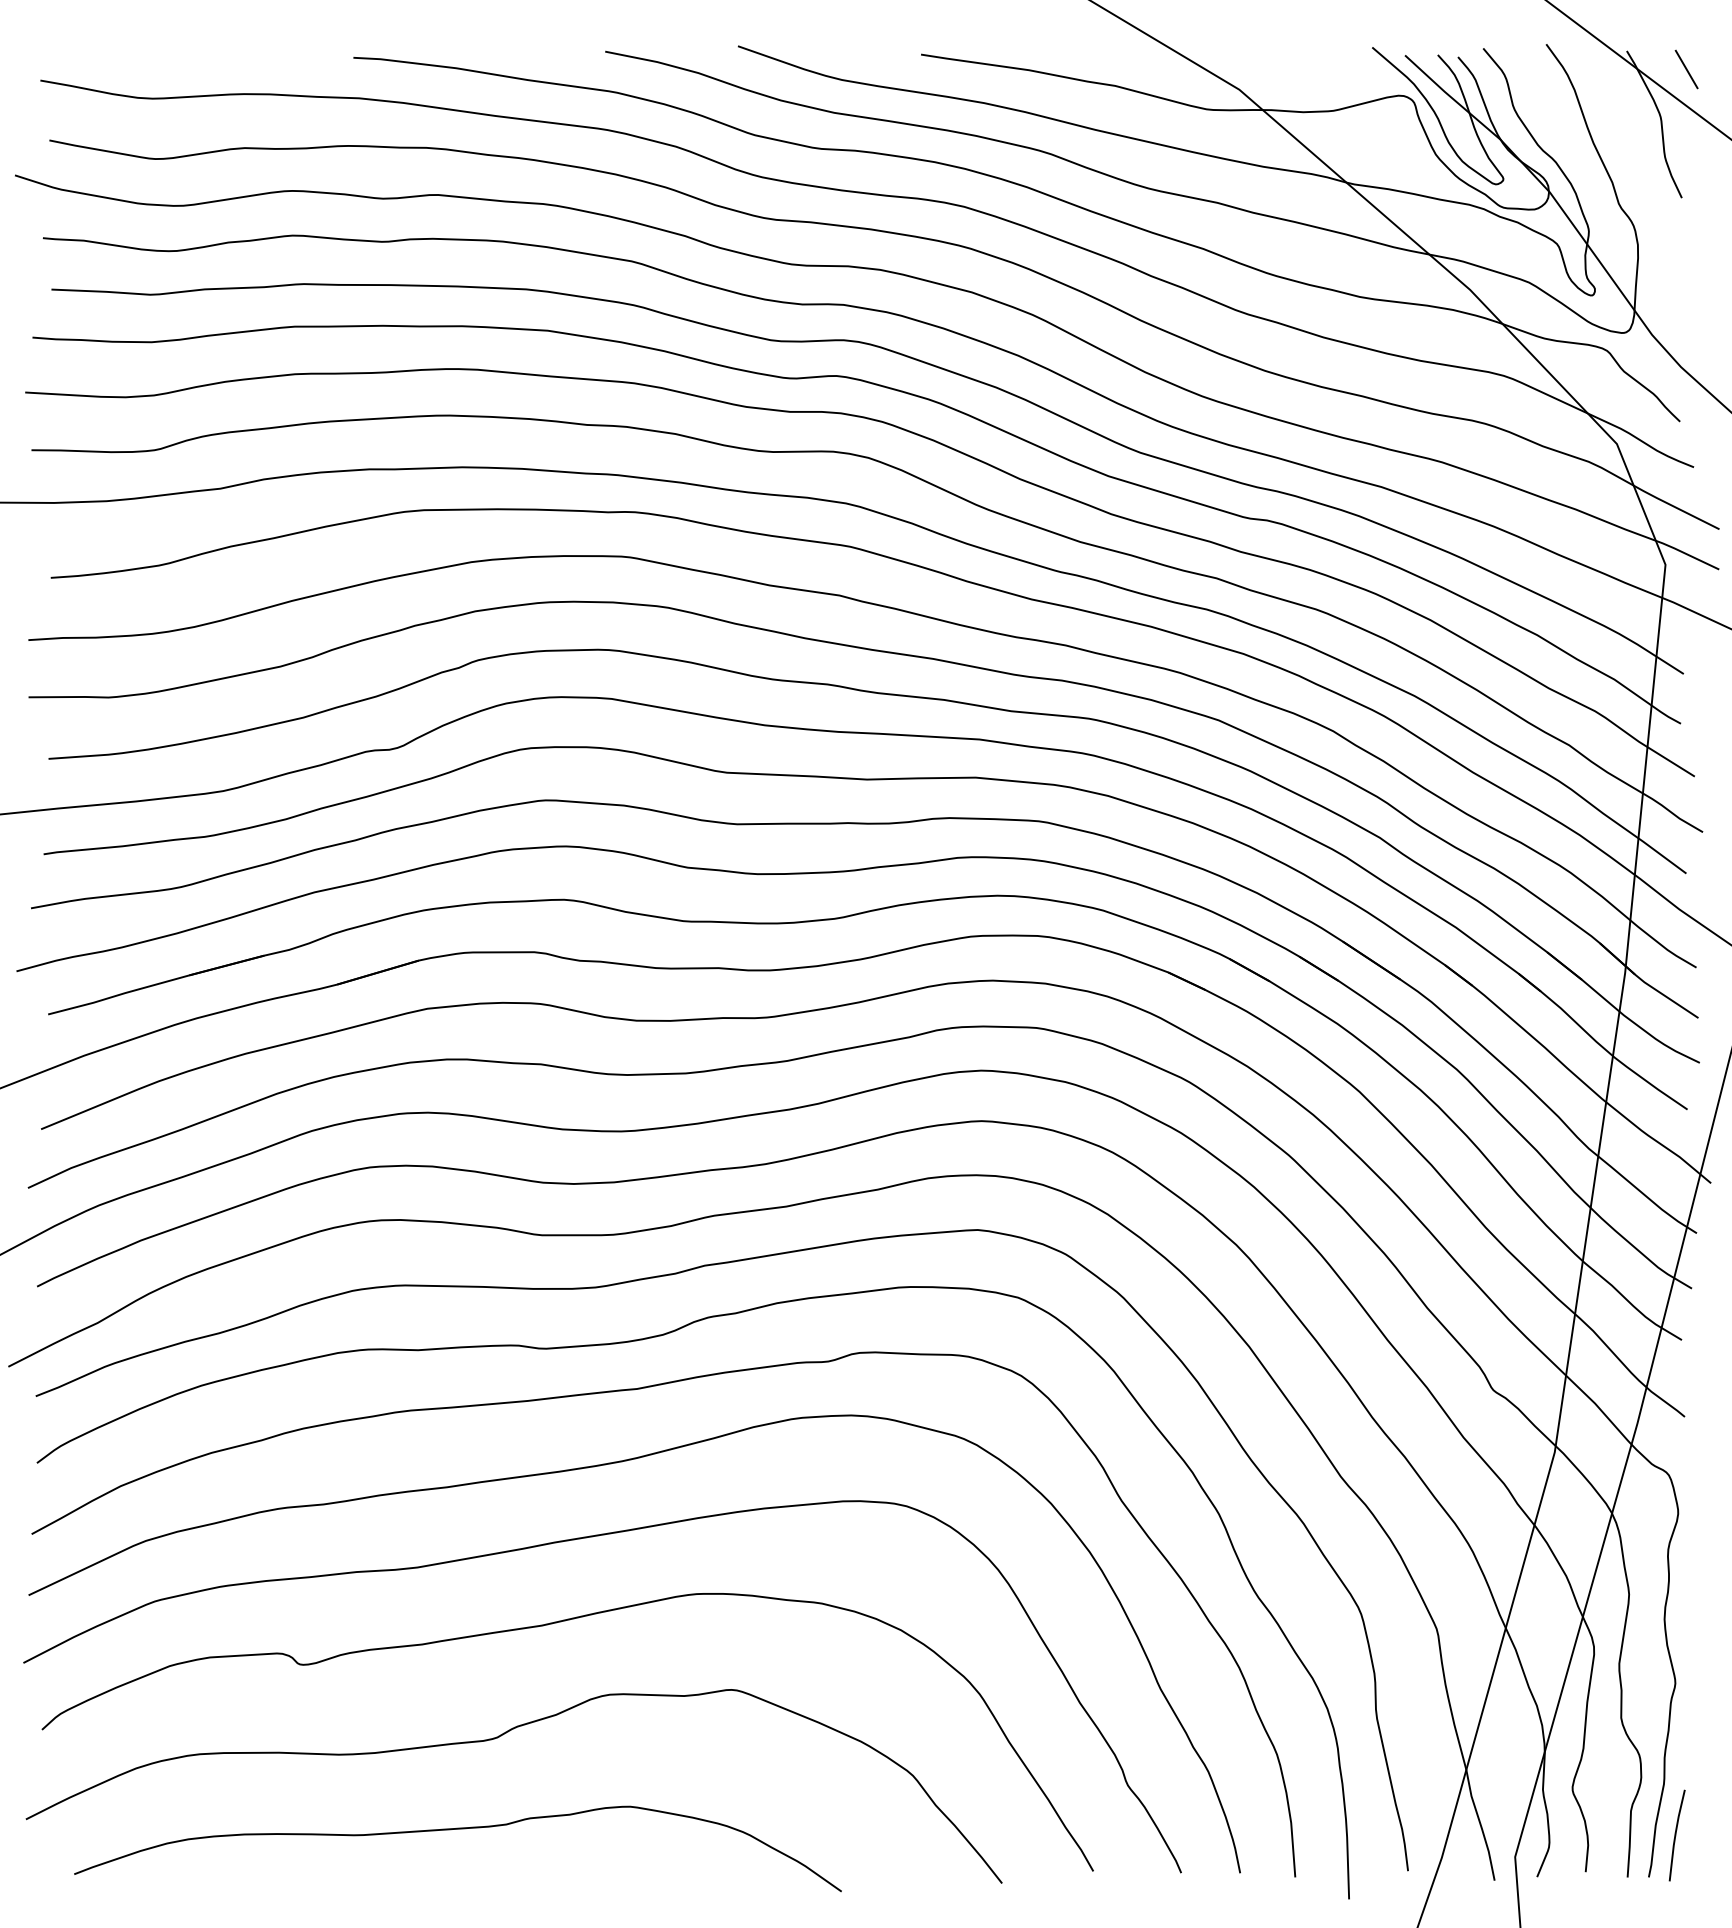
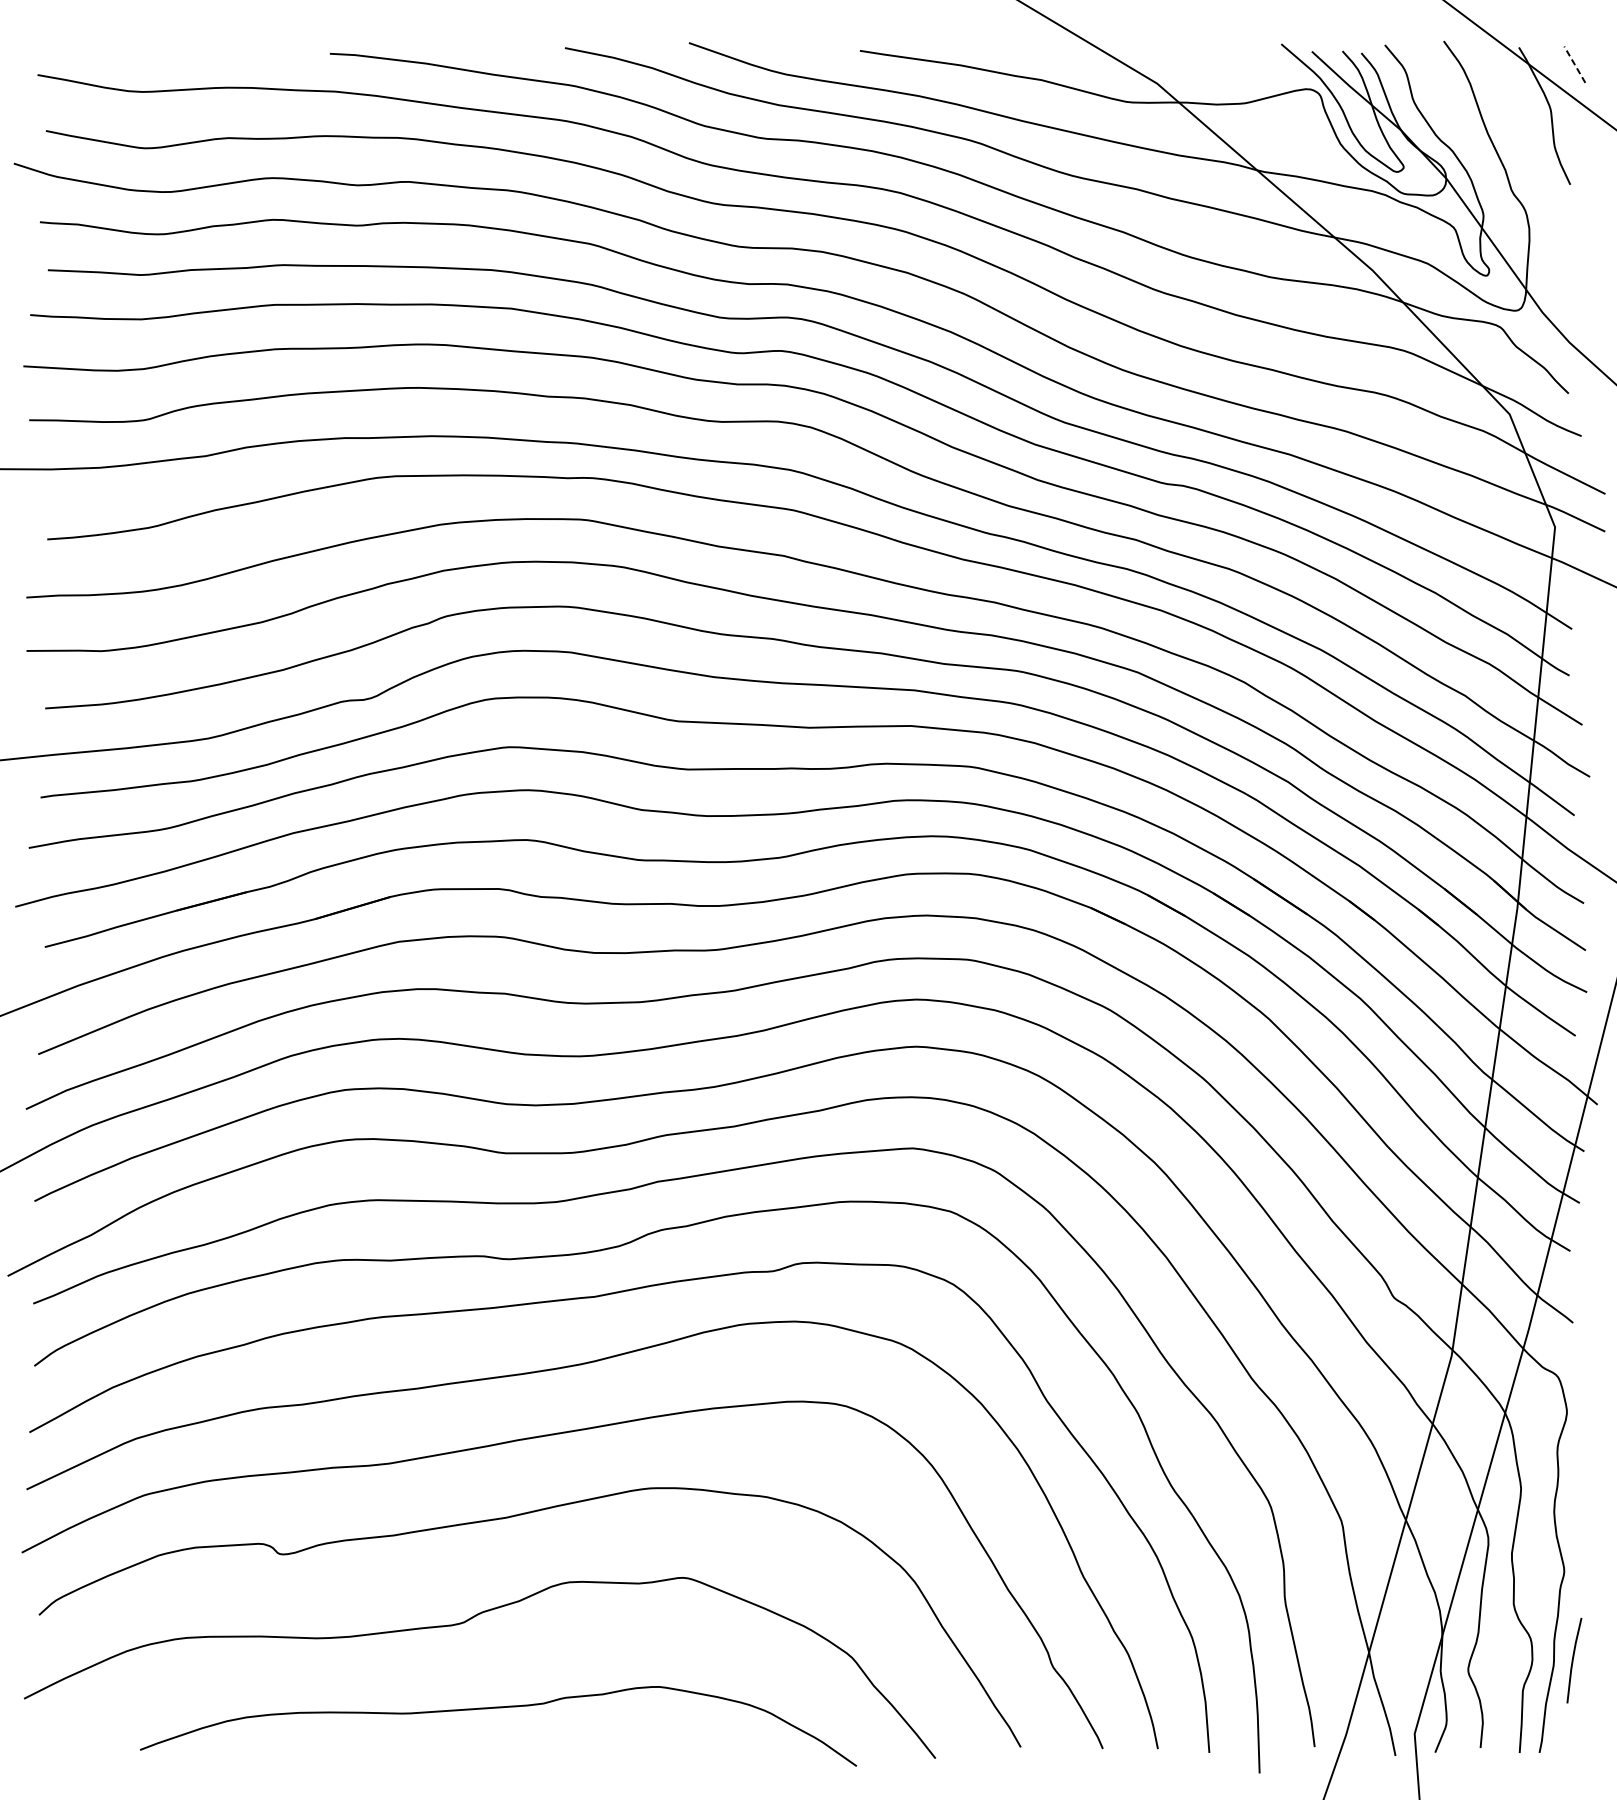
line: (1686, 69) -> (1574, 64), solid -> dashed
curve: (451, 1830) -> (492, 1709), moved
line: (1676, 1835) -> (1573, 1660), moved

